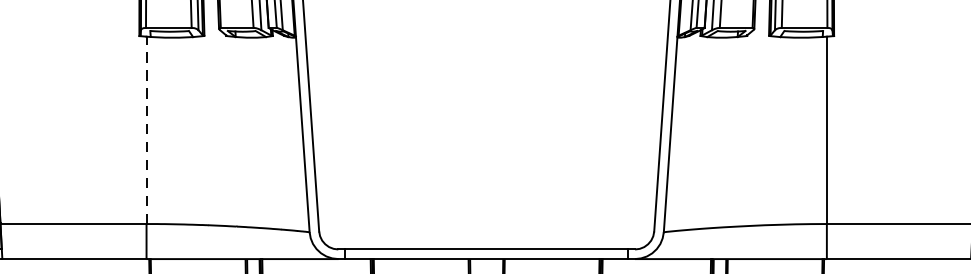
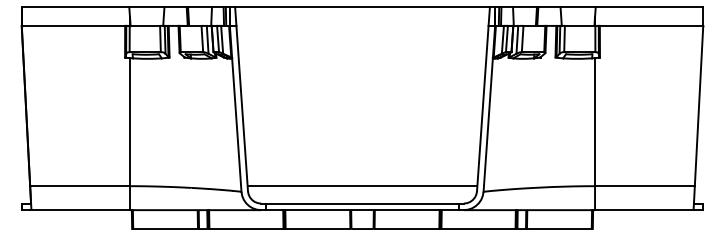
line: (147, 129) -> (130, 121), dashed -> solid
line: (486, 223) -> (362, 185), added

